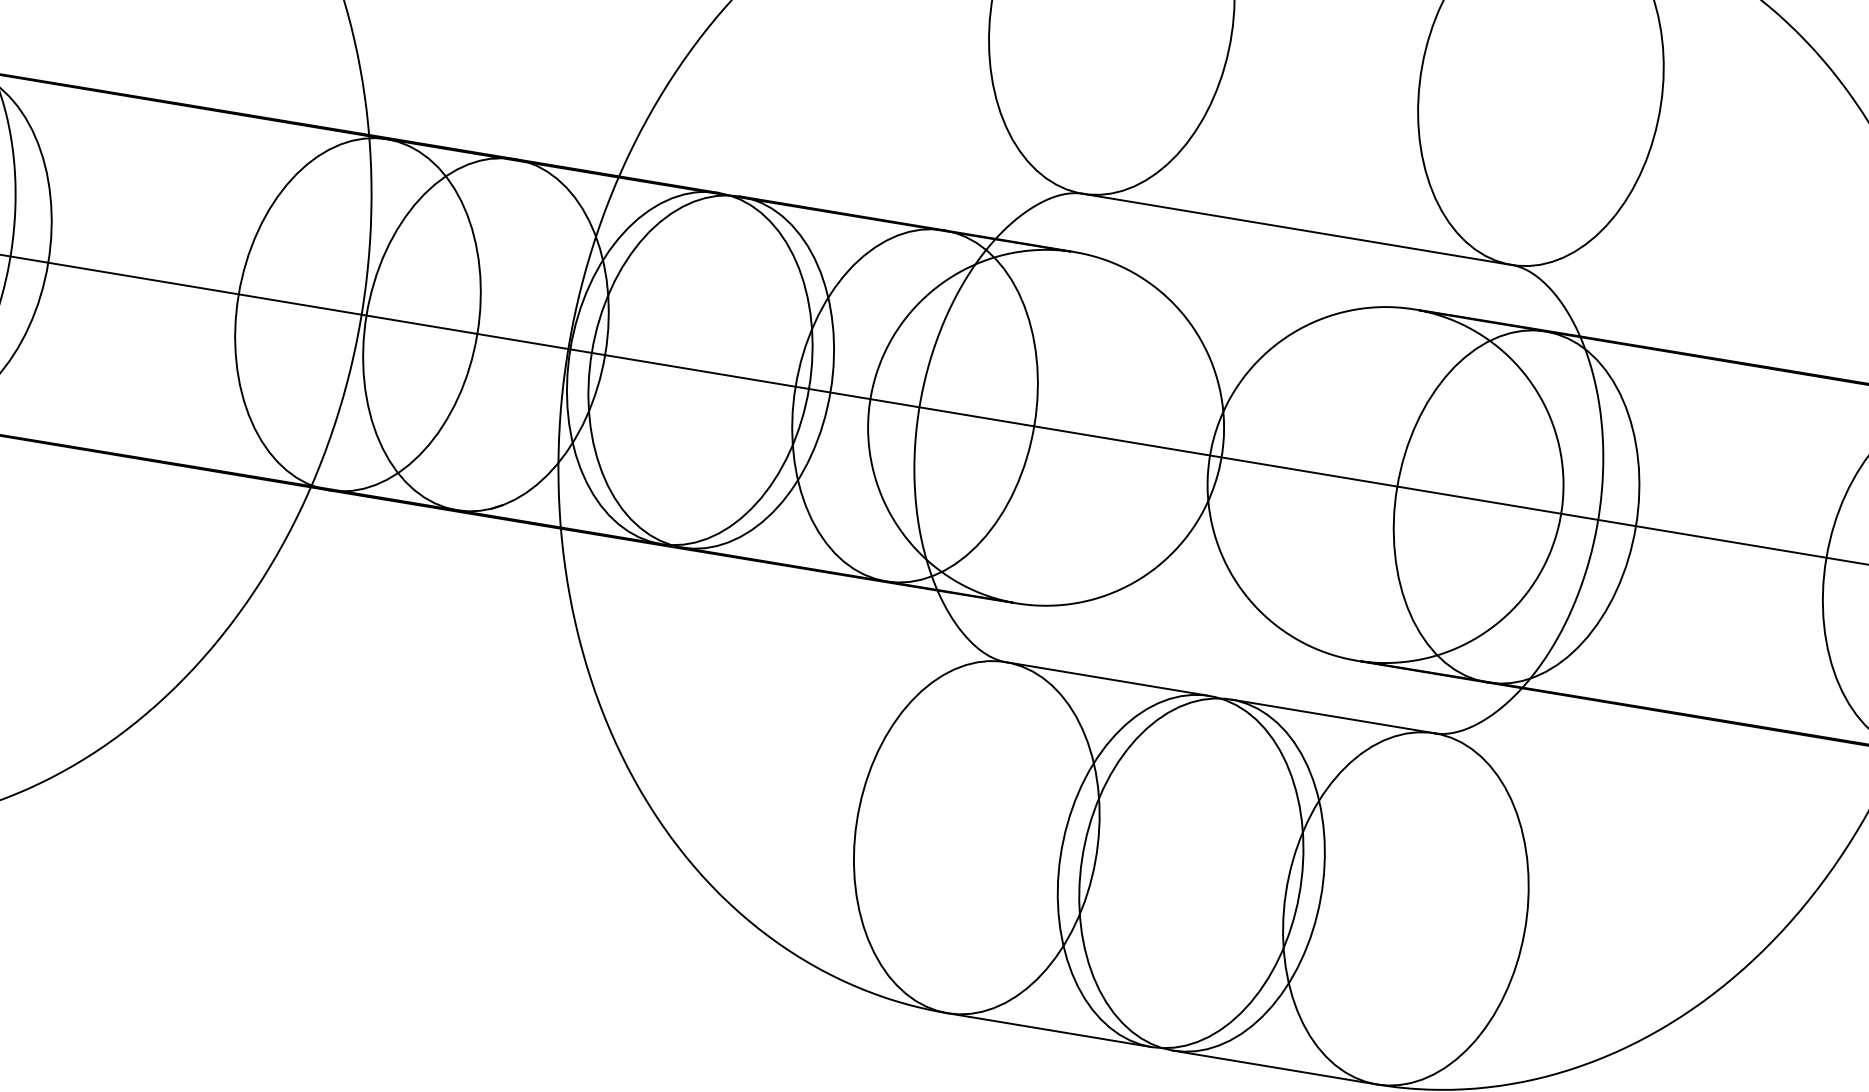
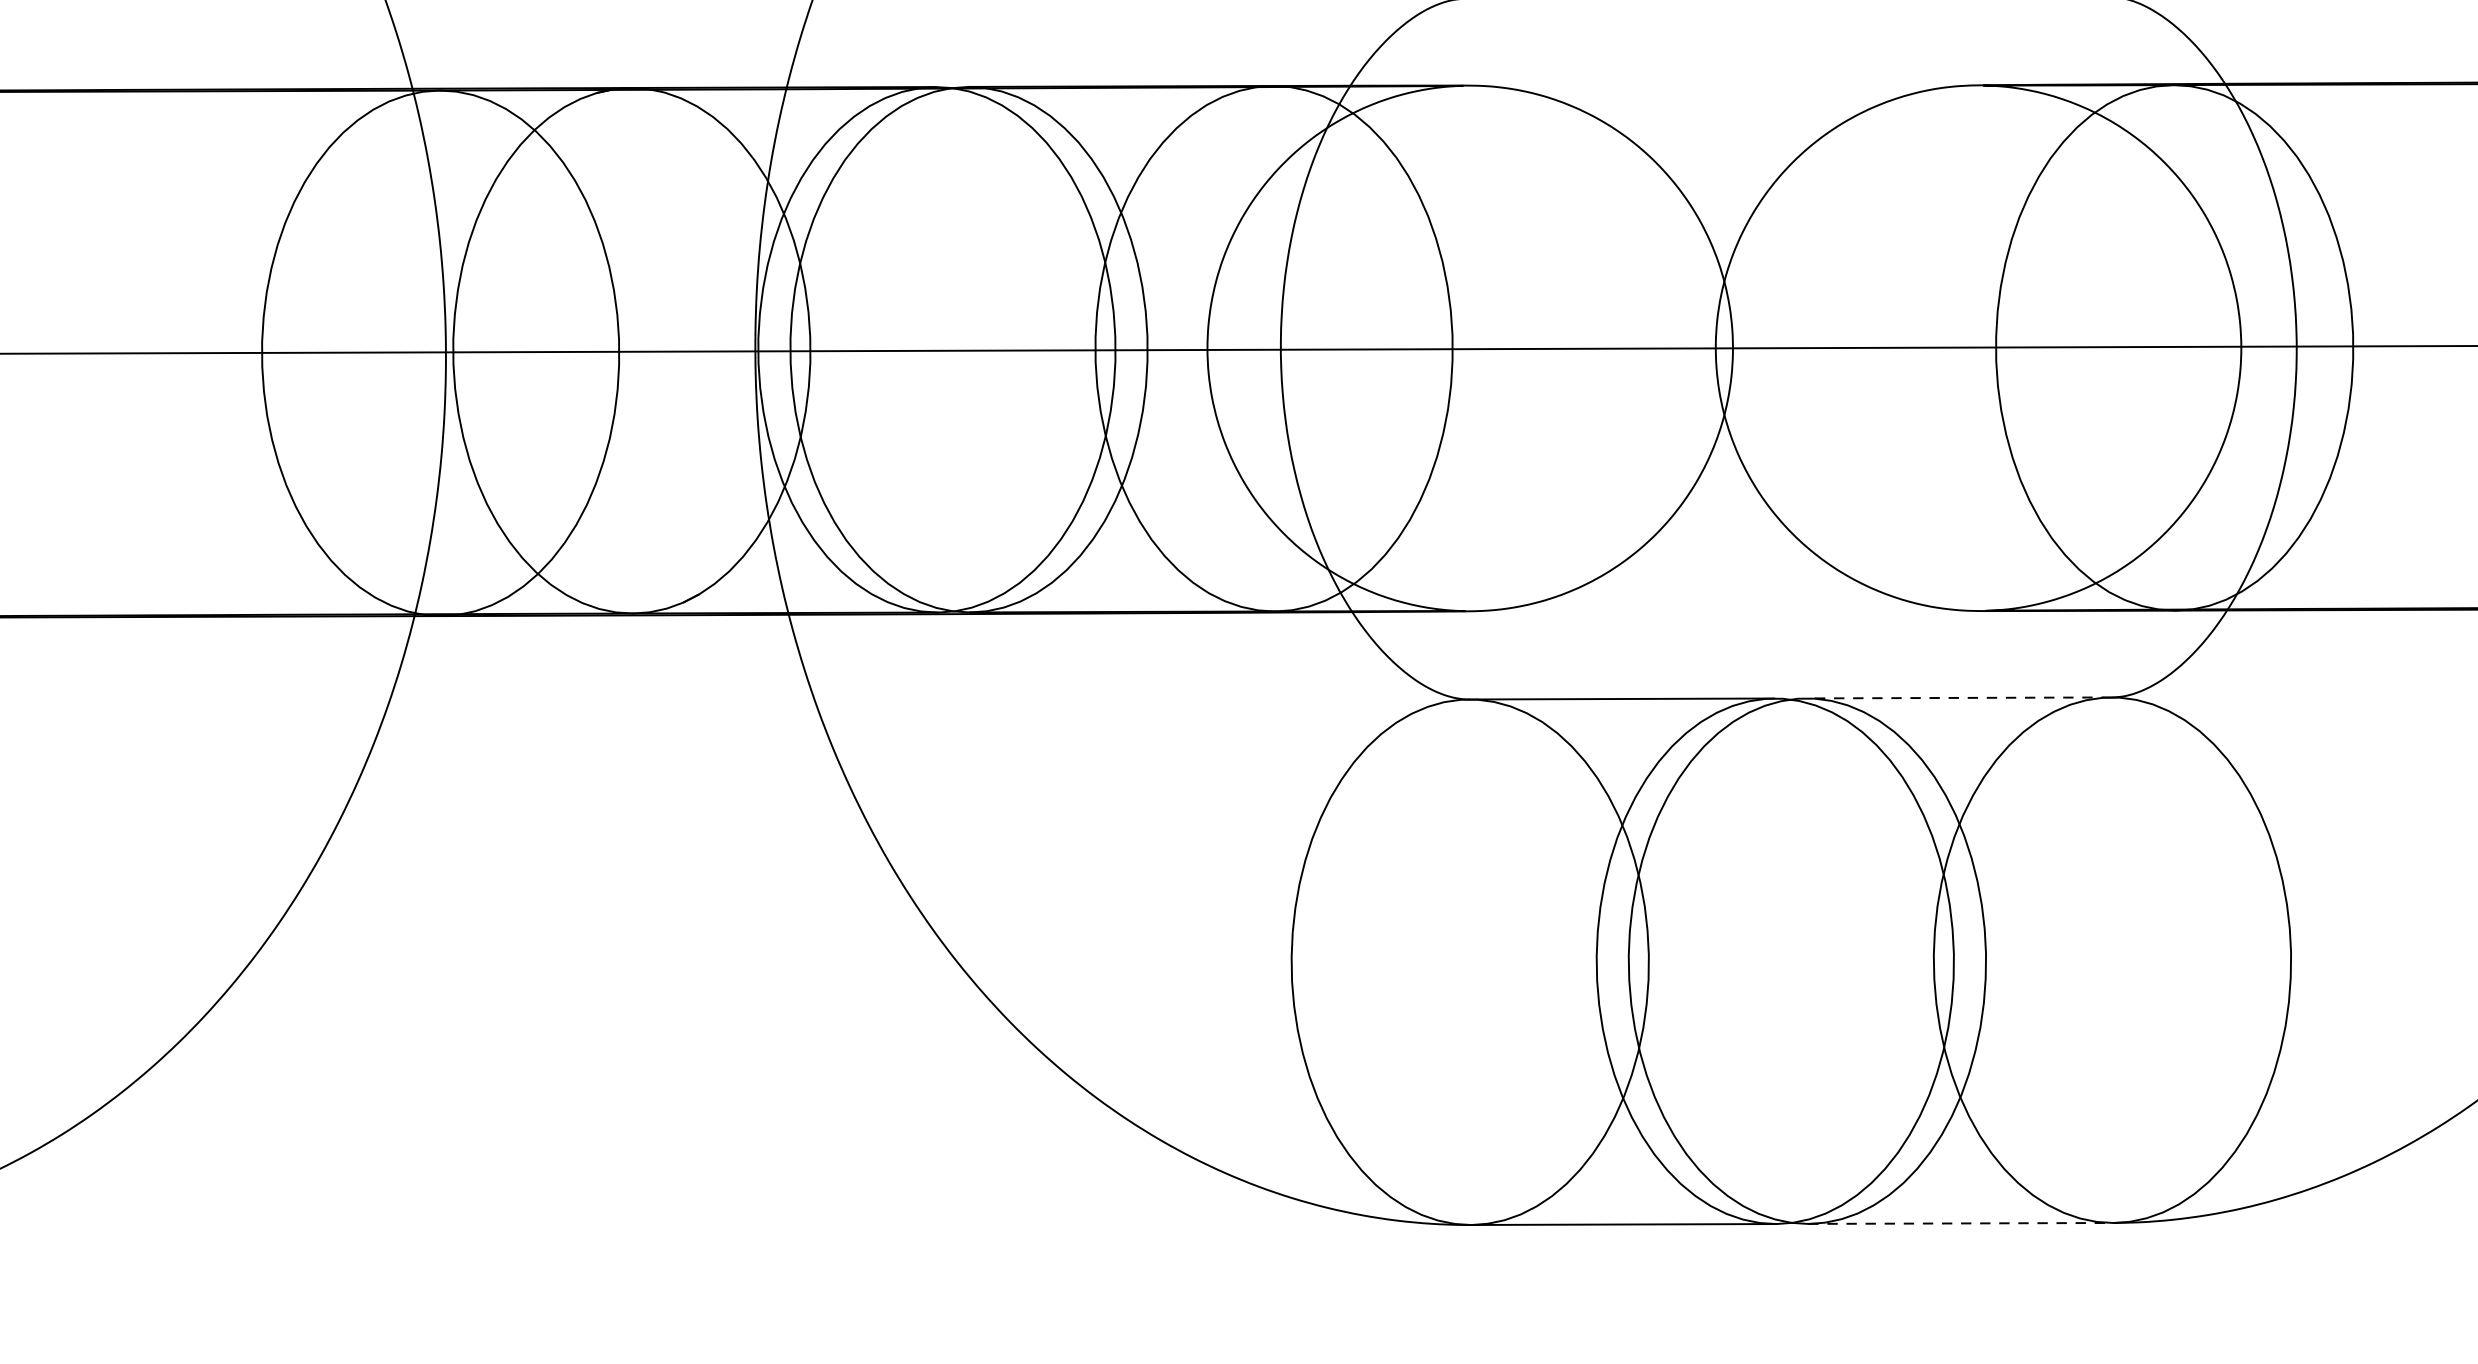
line: (1332, 716) -> (1958, 698), solid -> dashed
line: (1275, 1067) -> (1961, 1223), solid -> dashed

